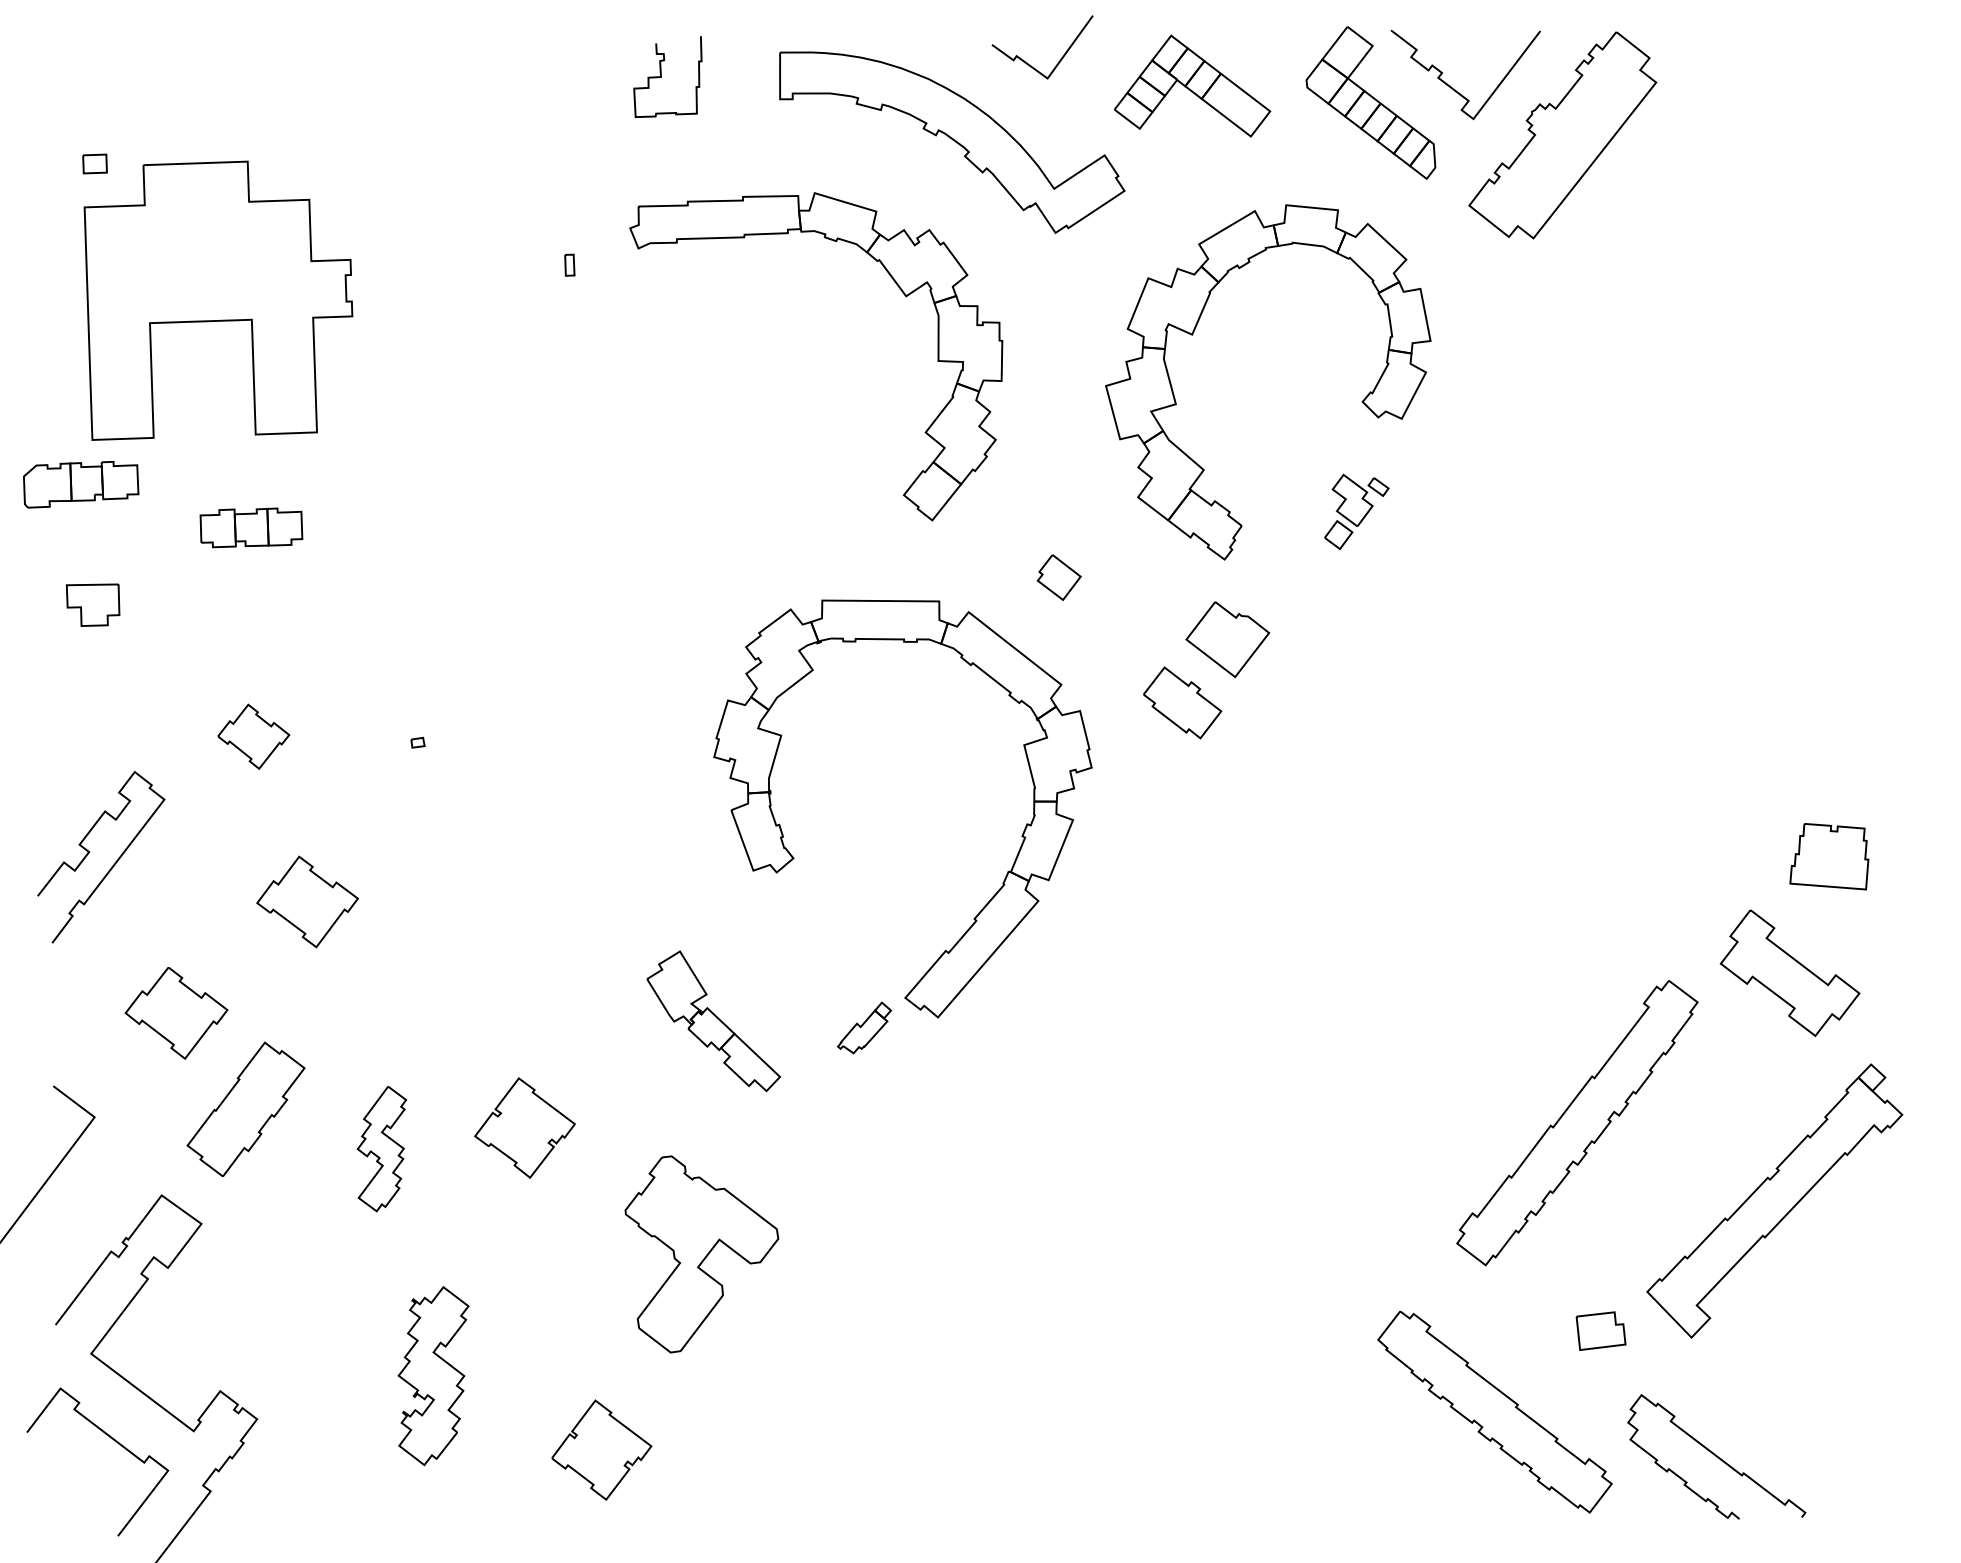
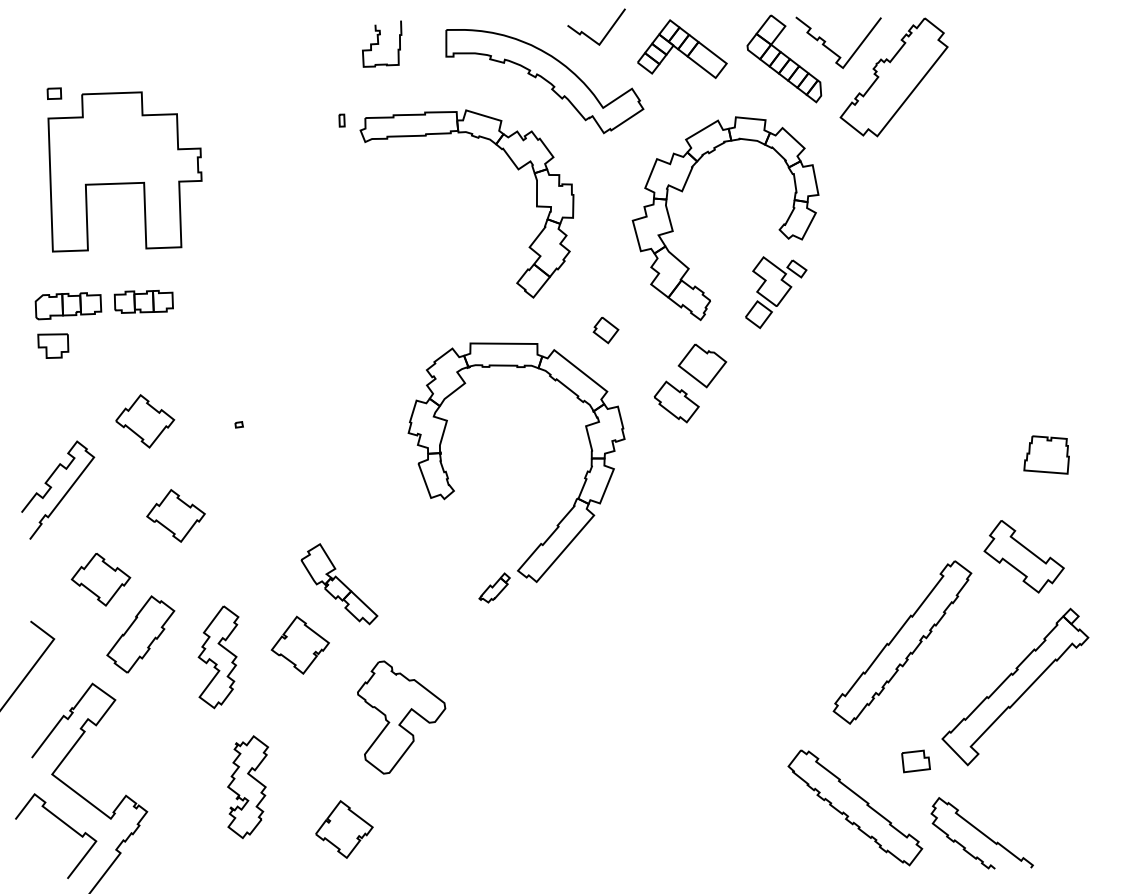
part: (568, 264) -> (341, 120), moved
part: (81, 485) -> (68, 306), moved
part: (1357, 511) -> (776, 292), size x1.67
part: (254, 736) -> (145, 421), size x1.43
part: (1829, 855) -> (1046, 454), moved
part: (713, 1021) -> (339, 584), moved
part: (381, 1149) -> (218, 657), size x1.43

